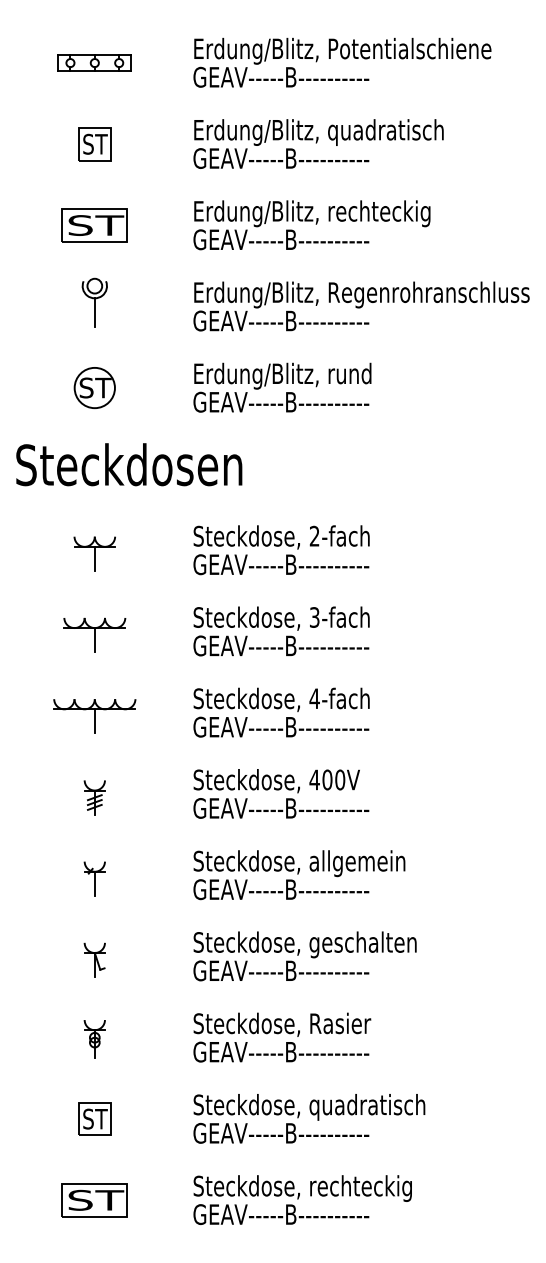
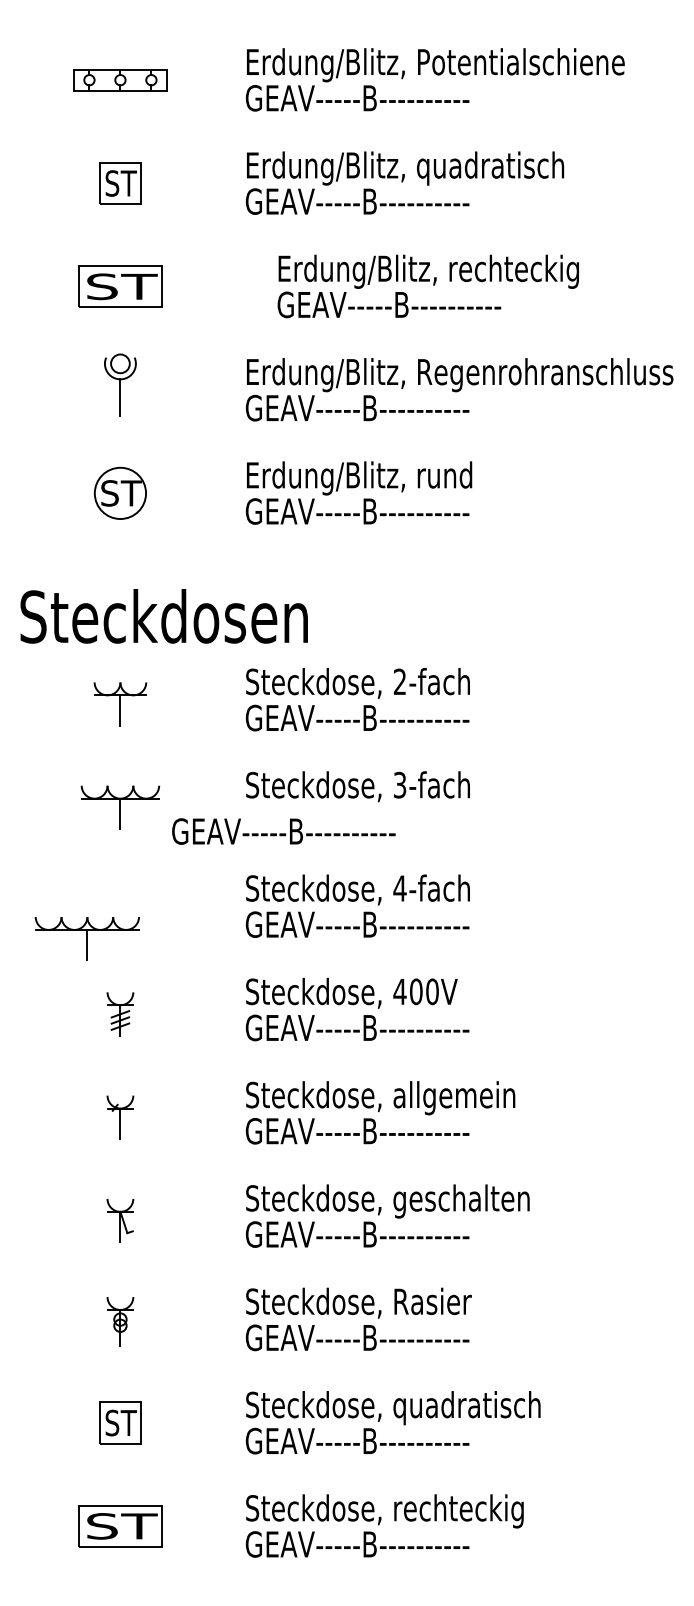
text: (311, 225) -> (427, 286), moved
text: (129, 464) -> (164, 616), moved
text: (281, 645) -> (284, 830), moved
part: (94, 716) -> (86, 939), moved

